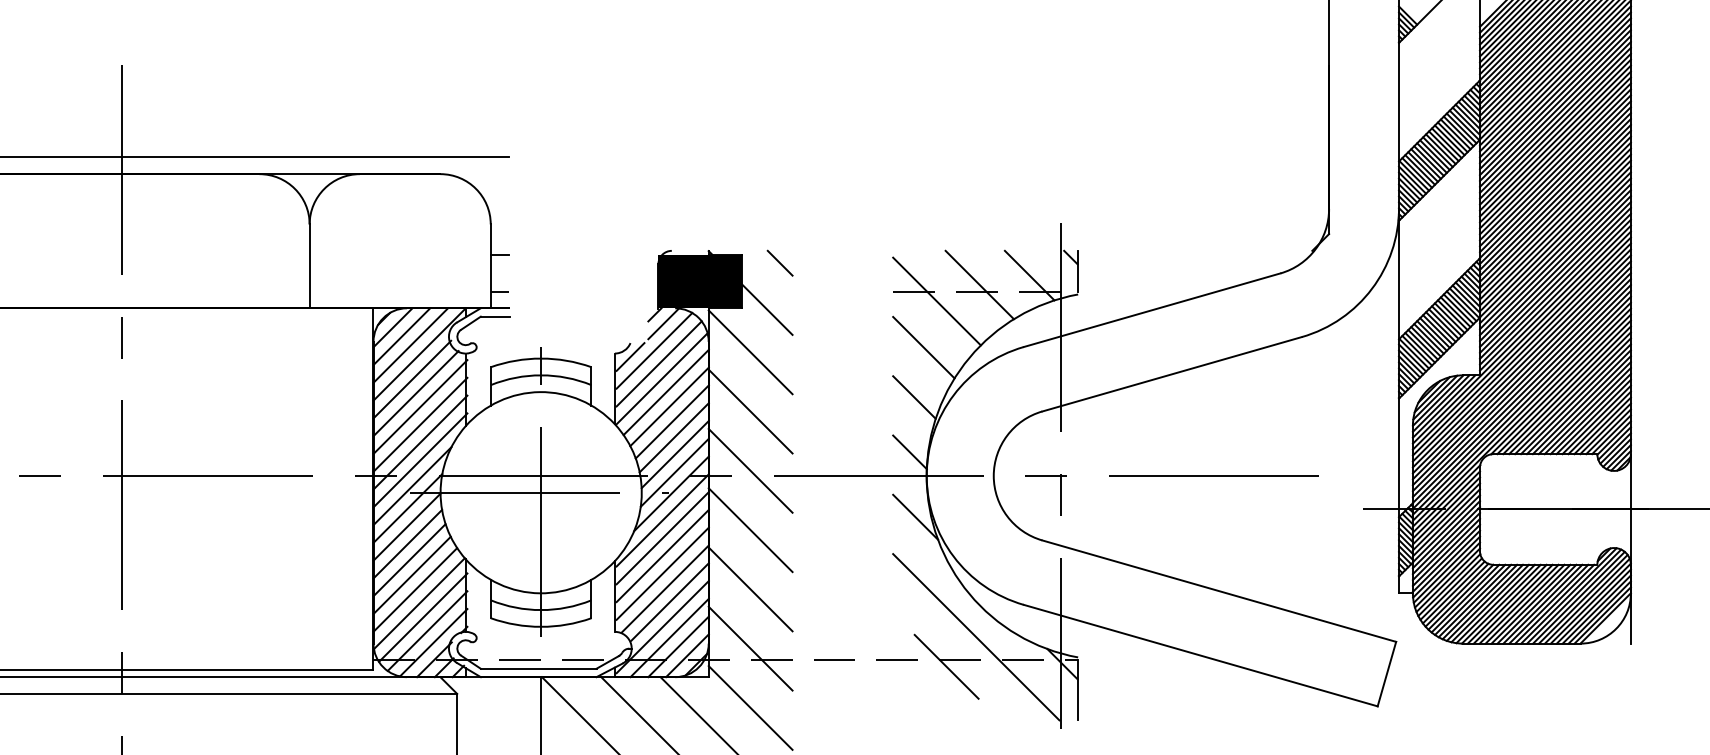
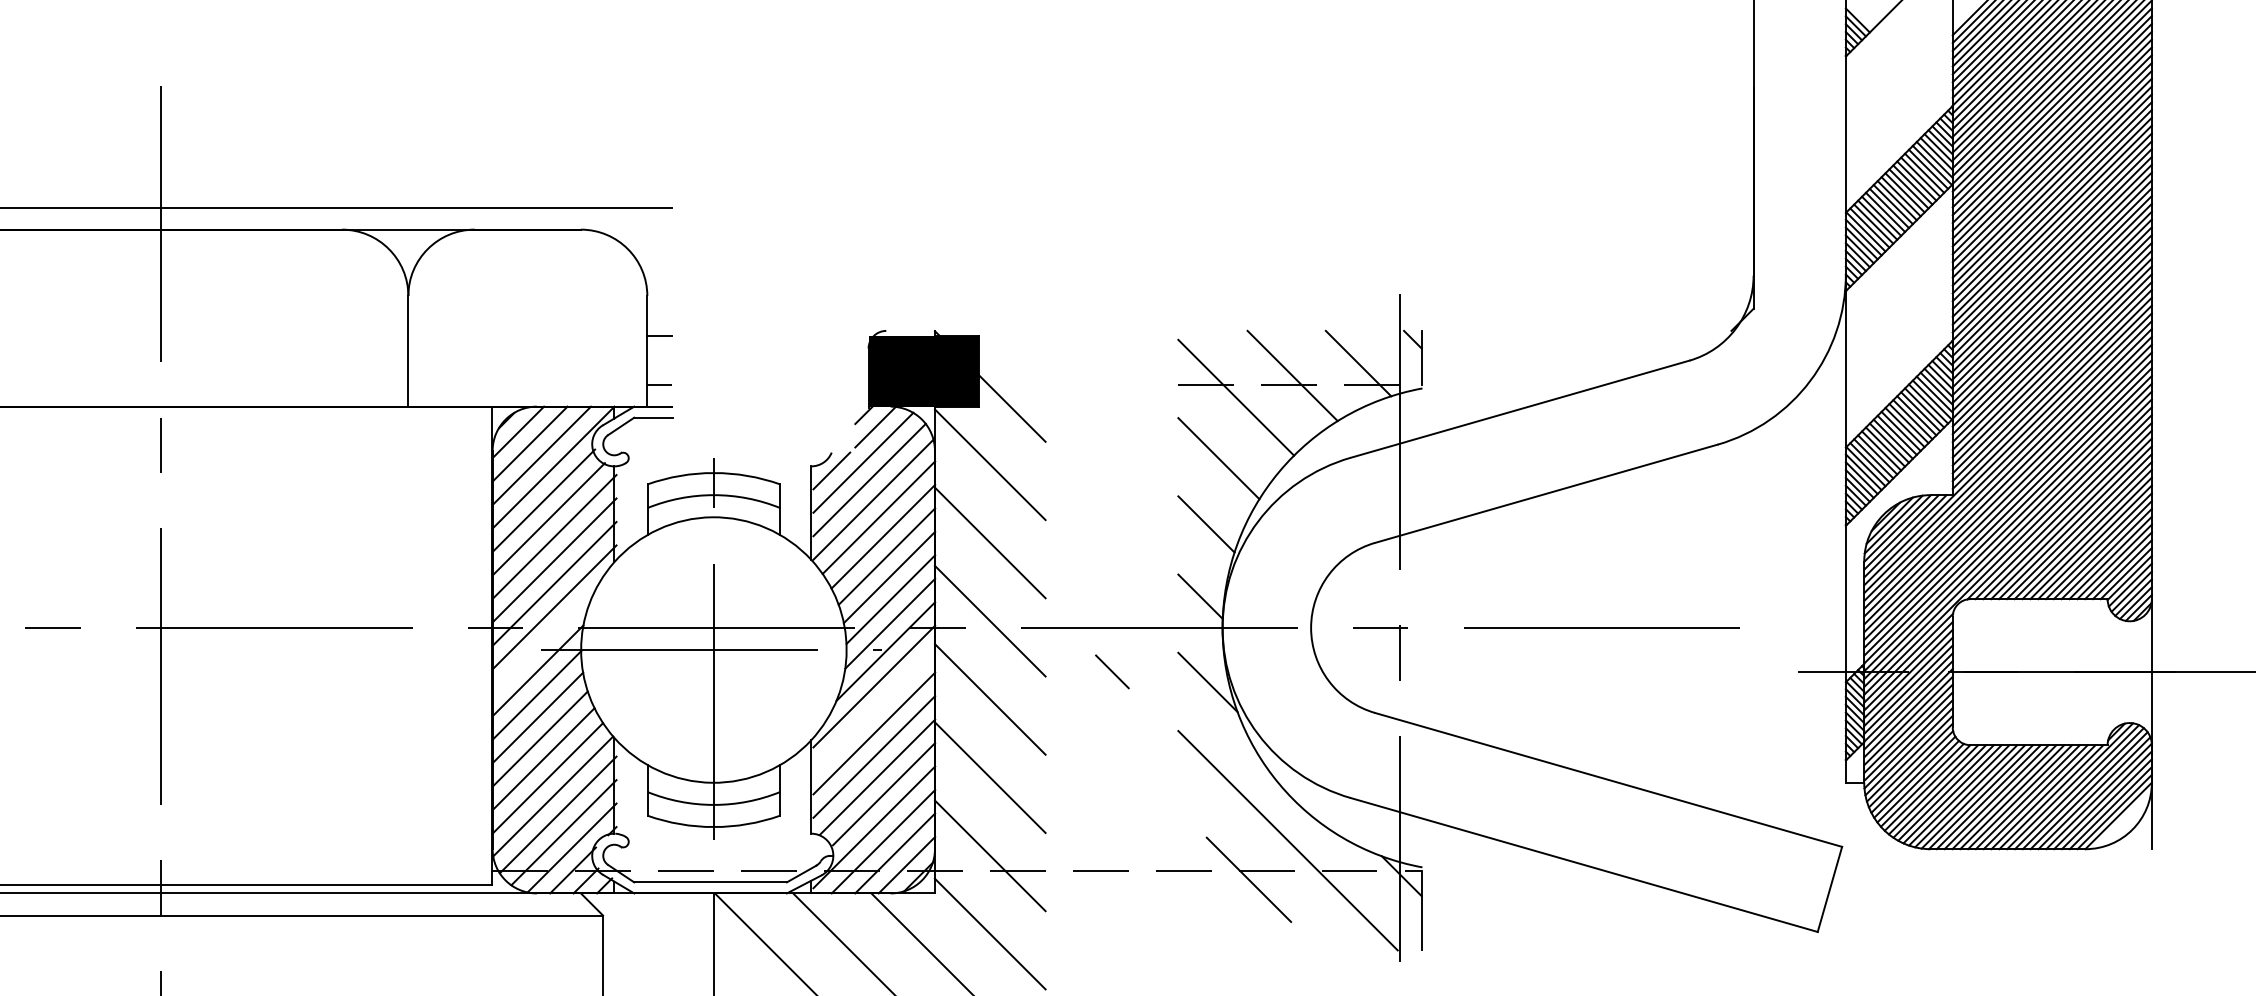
line: (779, 262) -> (1111, 670), moved
line: (412, 485) -> (544, 640), removed
line: (662, 538) -> (873, 710), removed

